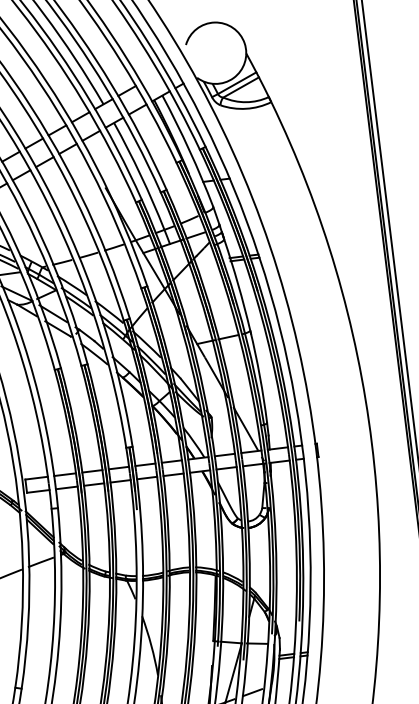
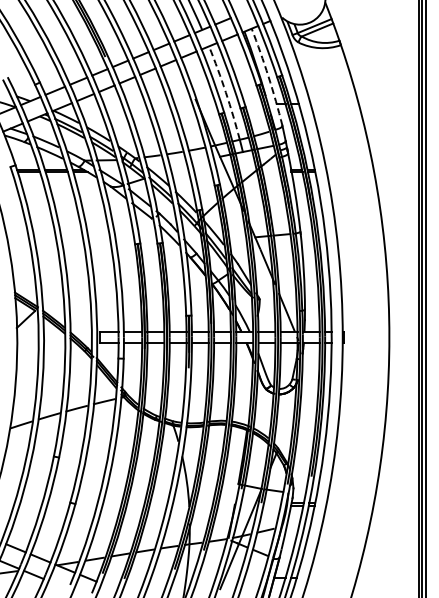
arc: (189, 150) -> (268, 76), solid -> dashed
arc: (140, 175) -> (225, 92), solid -> dashed

